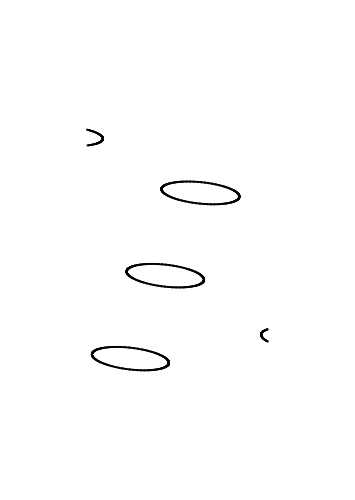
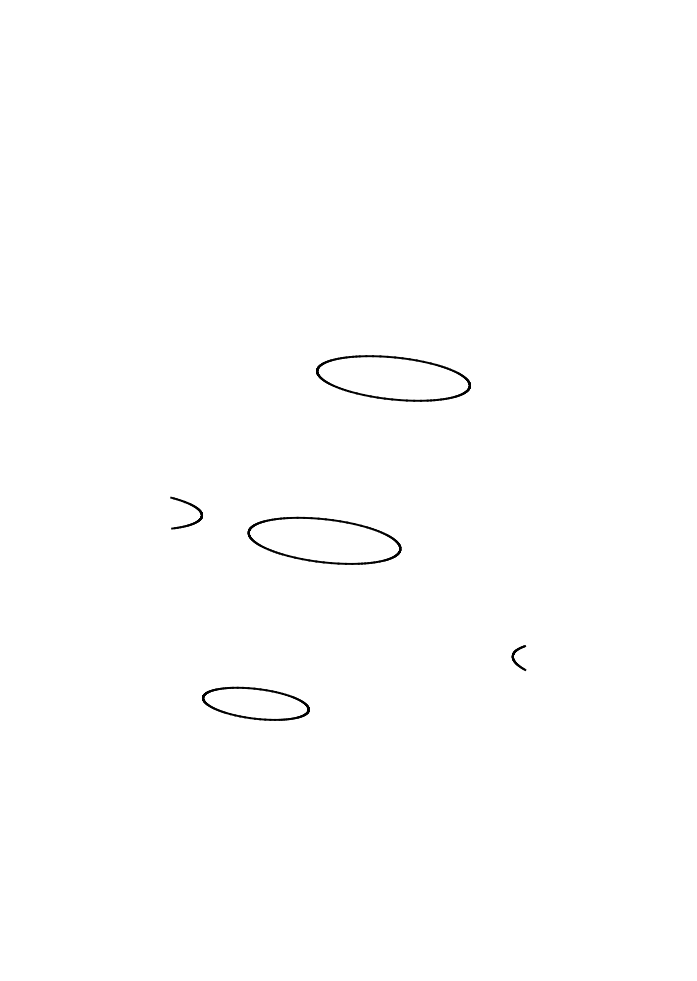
part: (94, 137) -> (185, 513), moved
part: (129, 358) -> (254, 703), size x0.7

